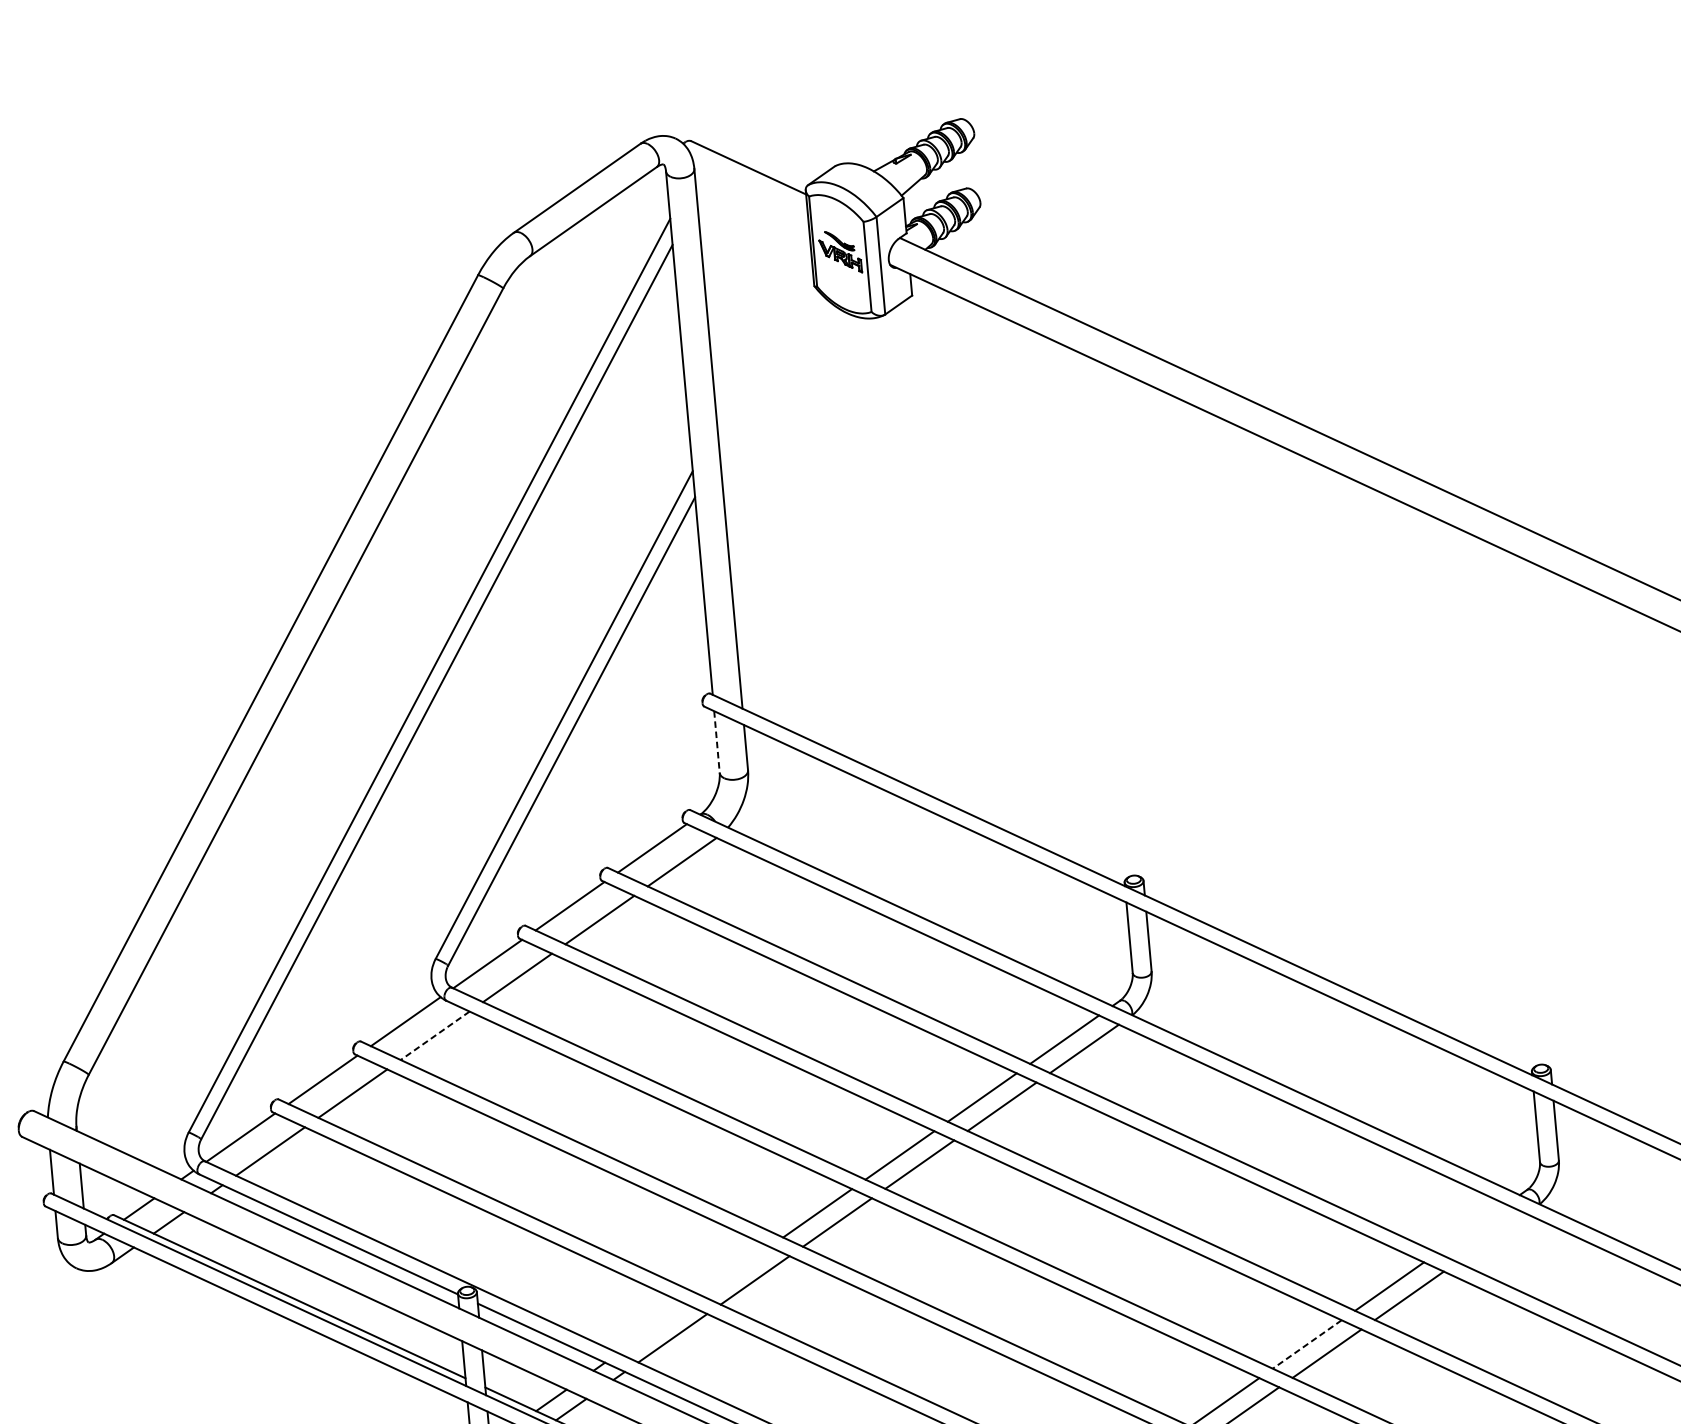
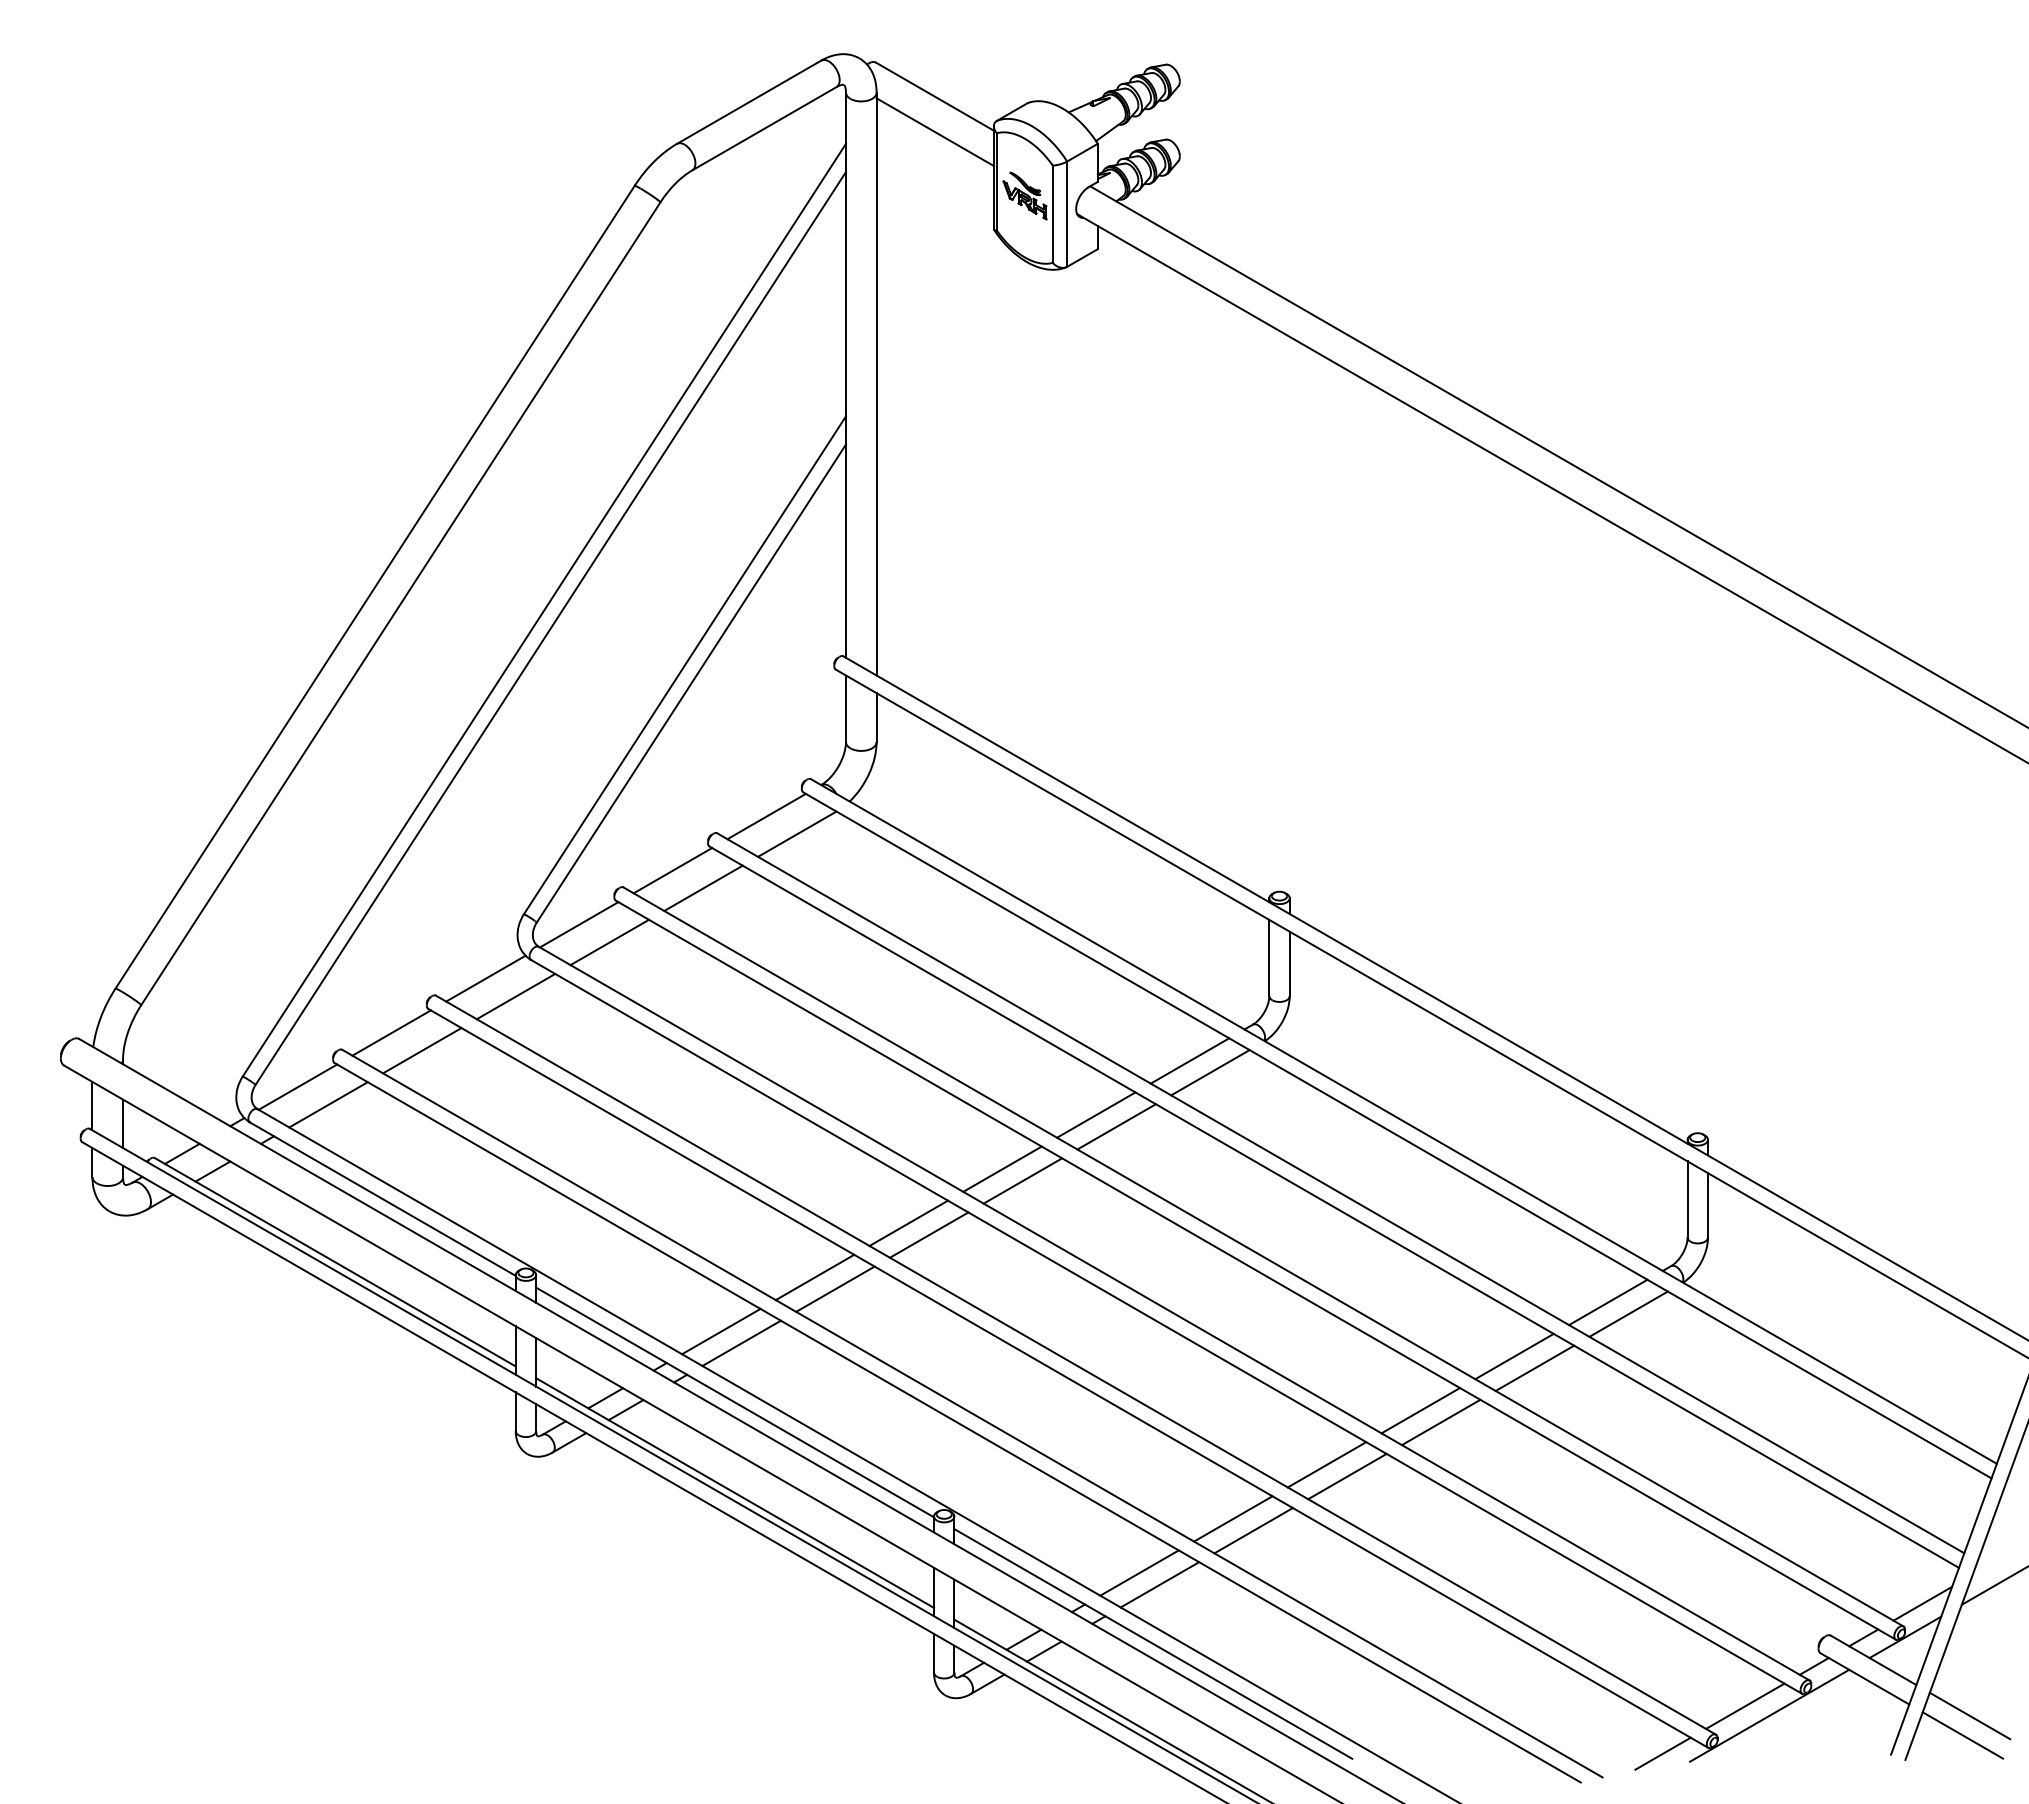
line: (751, 201) -> (934, 132), added
line: (717, 742) -> (846, 709), dashed -> solid
line: (434, 1035) -> (515, 996), dashed -> solid
line: (1472, 1228) -> (1608, 1302), added
line: (1491, 1237) -> (1628, 1313), added
line: (734, 1271) -> (814, 1277), added
line: (653, 1328) -> (721, 1331), added
line: (1306, 1344) -> (1420, 1410), dashed -> solid

